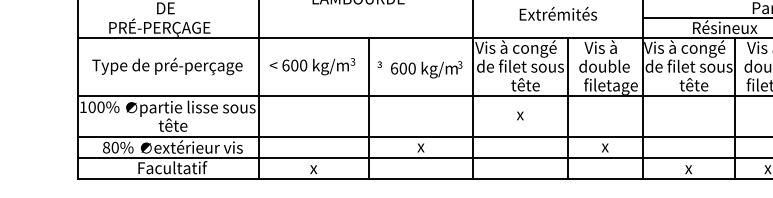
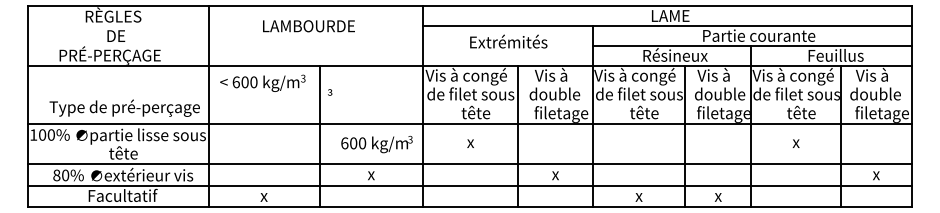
text: (167, 65) -> (124, 107), moved
text: (312, 65) -> (262, 82), moved
text: (426, 69) -> (376, 144), moved

